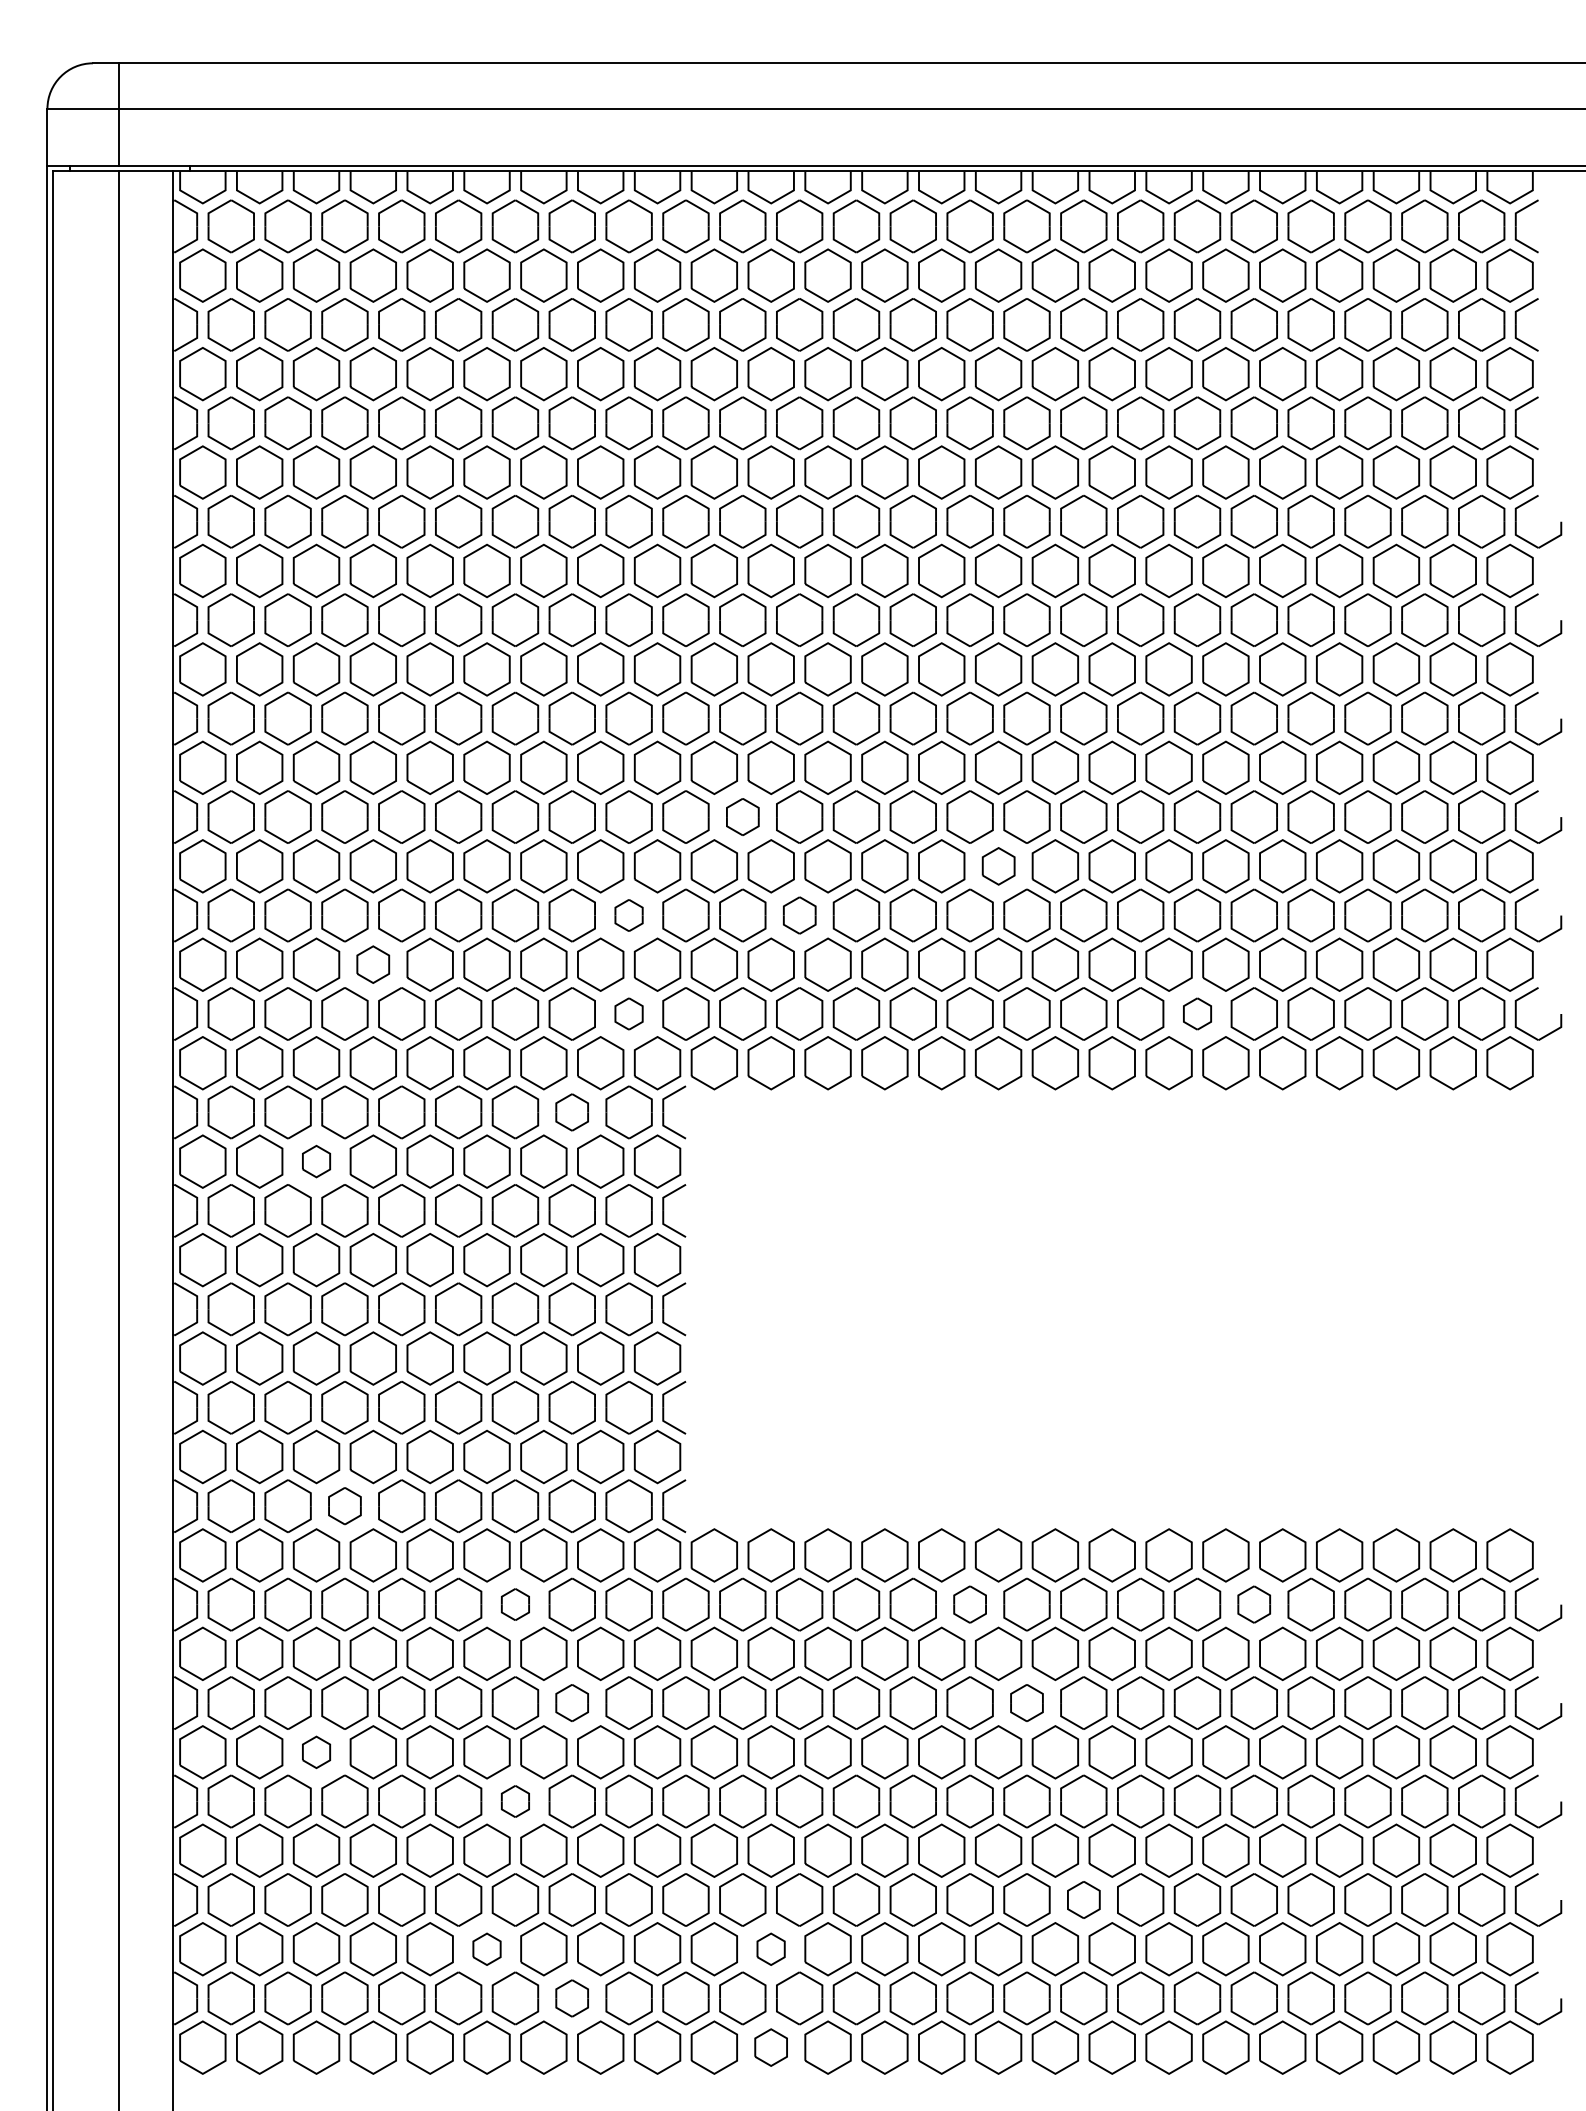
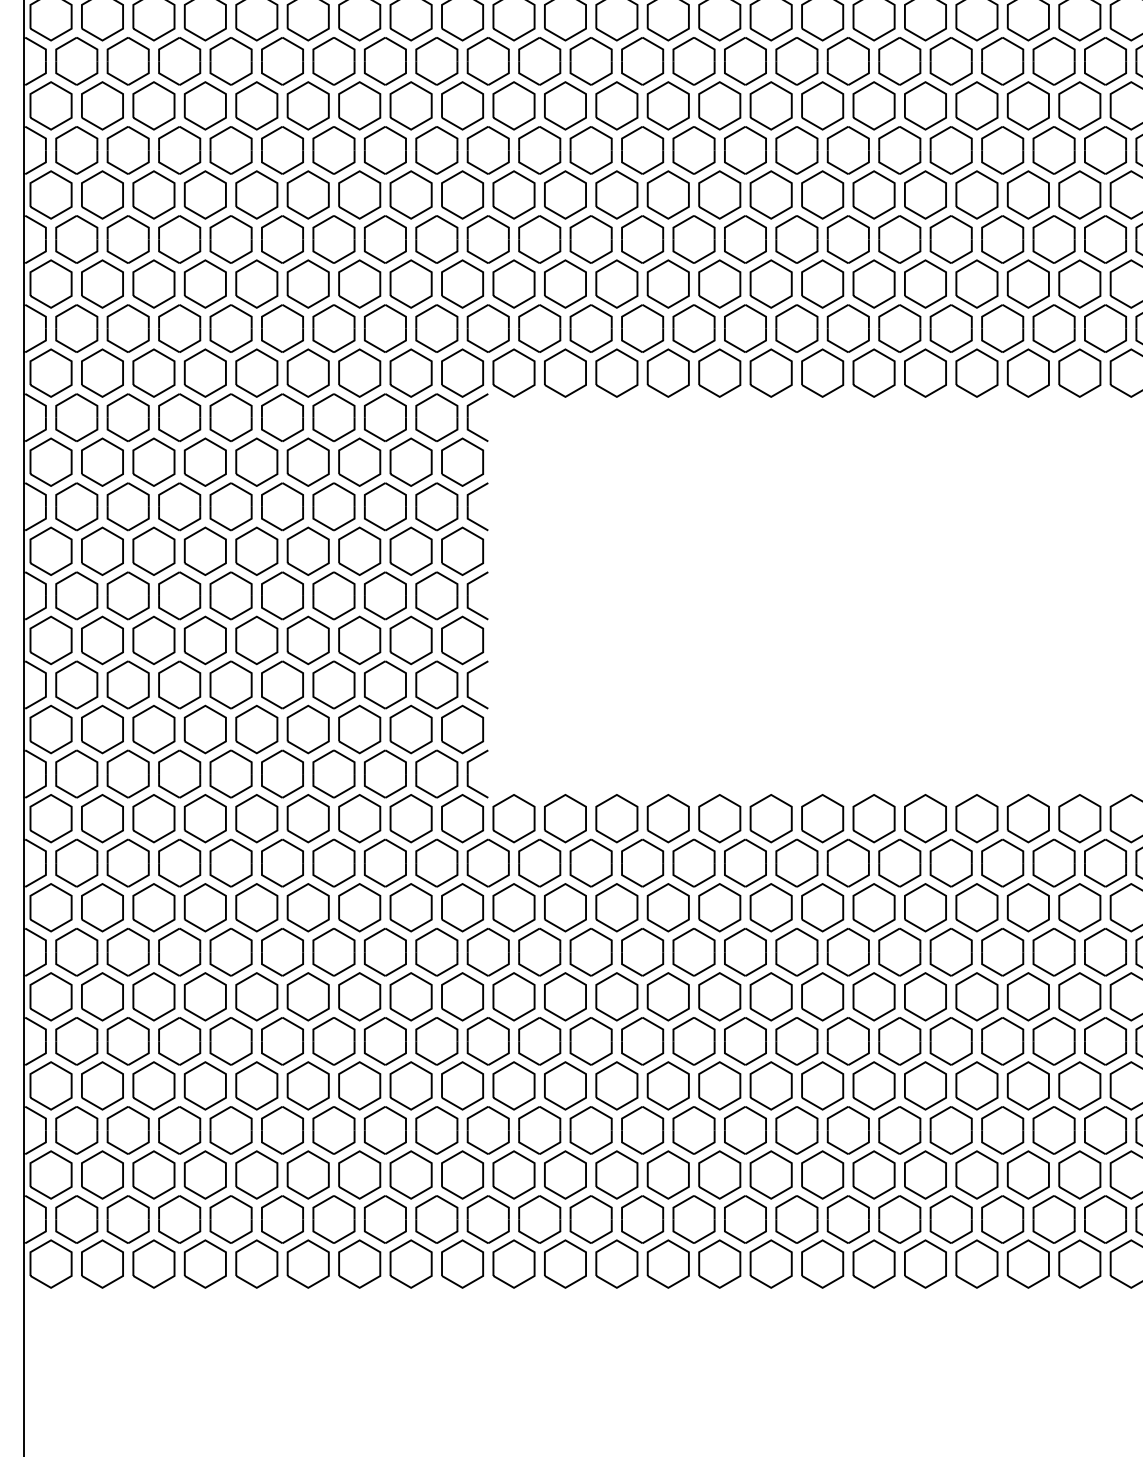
part: (742, 816) -> (539, 149), size x1.43
part: (998, 866) -> (771, 195), size x1.43
part: (628, 915) -> (436, 239), size x1.67
part: (799, 915) -> (591, 239), size x1.43
part: (372, 964) -> (204, 283), size x1.43
part: (628, 1013) -> (436, 328), size x1.67
part: (1197, 1013) -> (951, 328), size x1.67
part: (571, 1112) -> (384, 417), size x1.43
part: (316, 1161) -> (153, 462), size x1.67
part: (344, 1505) -> (179, 773), size x1.43
part: (515, 1604) -> (334, 863), size x1.67
part: (969, 1604) -> (744, 863), size x1.43
part: (1253, 1604) -> (1001, 863), size x1.43
part: (571, 1702) -> (384, 951), size x1.43
part: (1026, 1702) -> (796, 951), size x1.43
part: (316, 1752) -> (153, 996), size x1.67
part: (515, 1801) -> (334, 1041), size x1.67
part: (1083, 1899) -> (848, 1130), size x1.43
part: (486, 1949) -> (307, 1175), size x1.67
part: (770, 1949) -> (564, 1175), size x1.67
part: (571, 1998) -> (384, 1219), size x1.43
part: (770, 2047) -> (564, 1263), size x1.43

